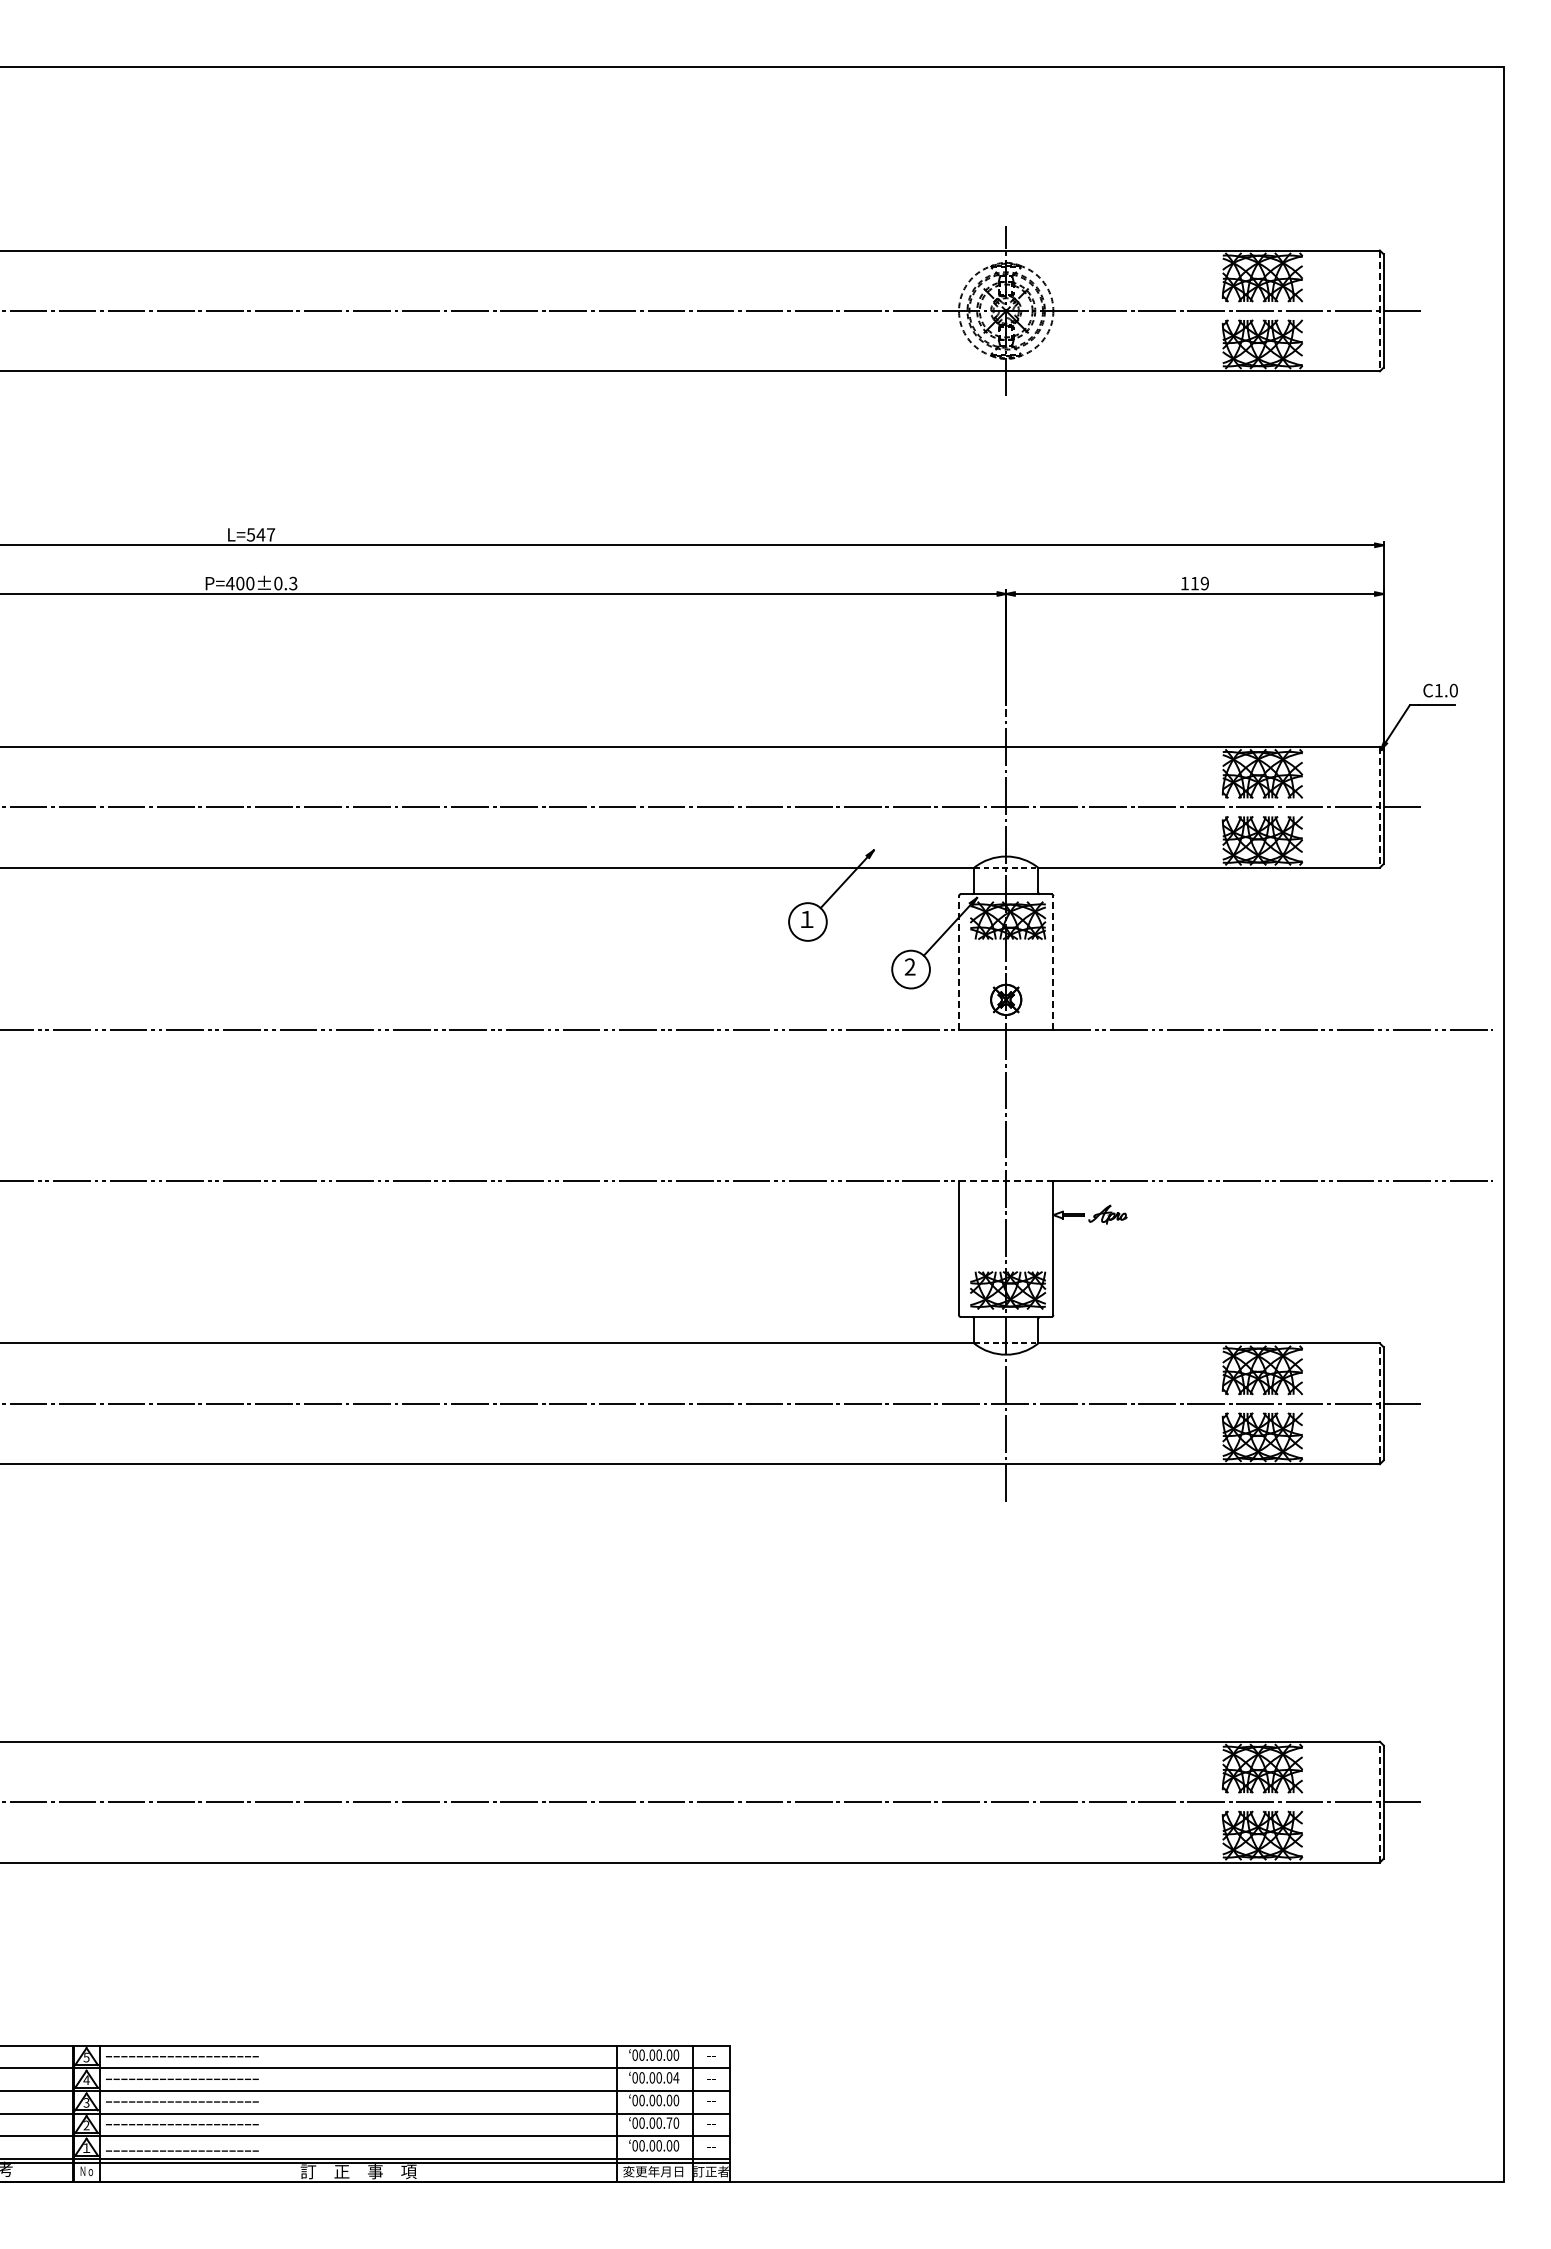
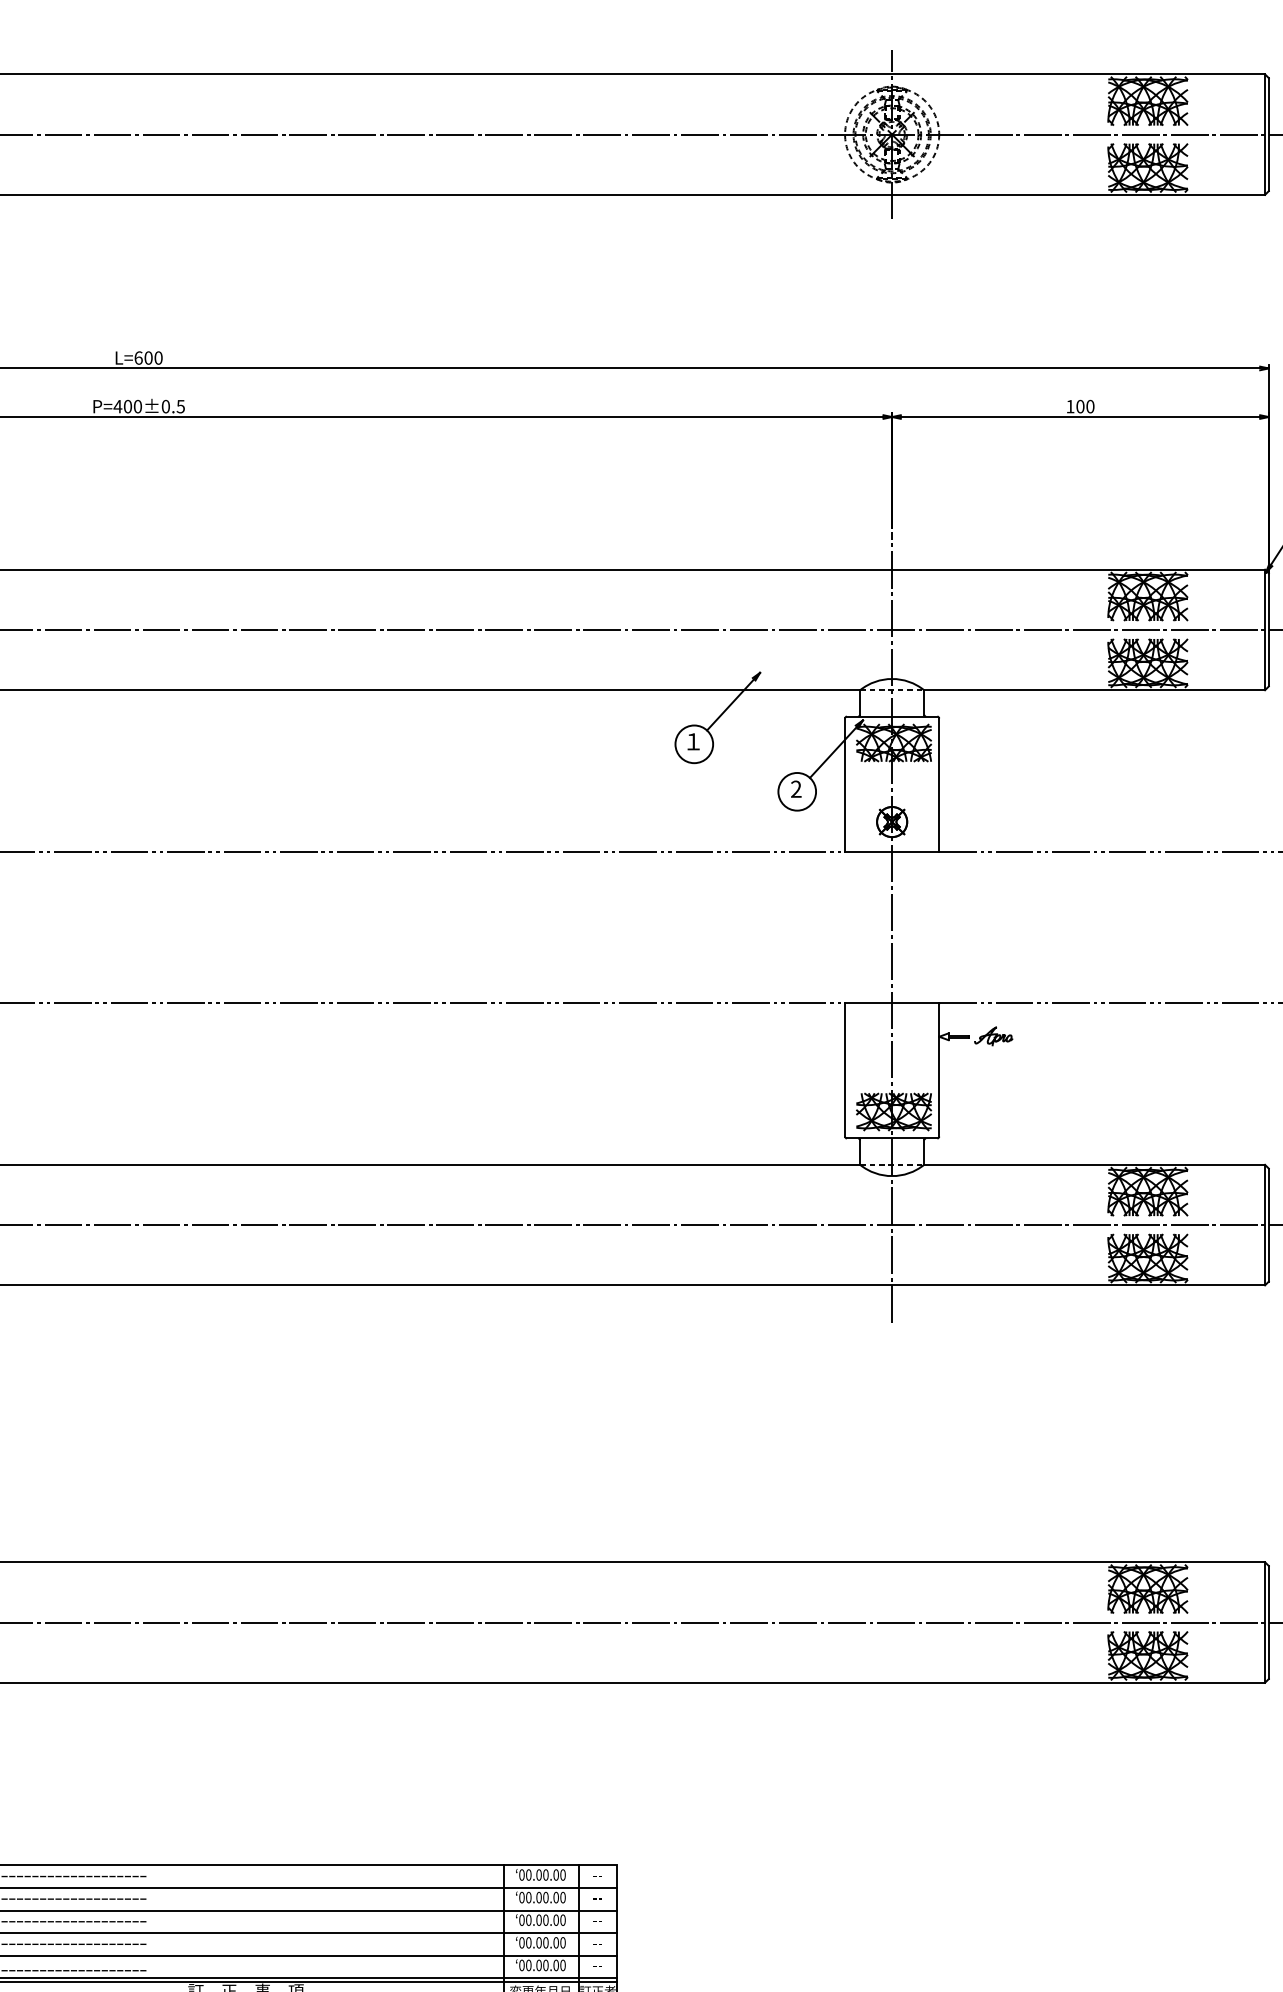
line: (1379, 311) -> (1264, 135), dashed -> solid
text: (260, 534) -> (148, 357), L=547 -> L=600
text: (293, 582) -> (181, 405), P=400±0.3 -> P=400±0.5
text: (1199, 583) -> (1085, 406), 119 -> 100
line: (1379, 807) -> (1264, 630), dashed -> solid
line: (959, 962) -> (845, 784), dashed -> solid
line: (1053, 962) -> (939, 784), dashed -> solid
line: (1006, 1181) -> (892, 1003), dashed -> solid
line: (1379, 1403) -> (1264, 1224), dashed -> solid
line: (1379, 1801) -> (1264, 1621), dashed -> solid
text: (676, 2077) -> (563, 1897), 00.00.04 -> 00.00.00
text: (669, 2122) -> (556, 1942), 00.00.70 -> 00.00.00

